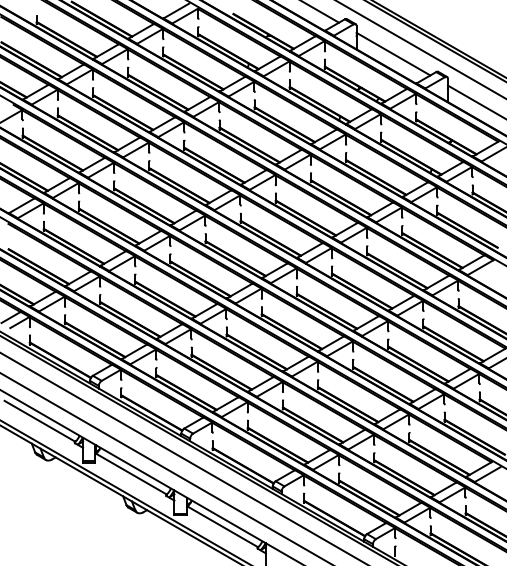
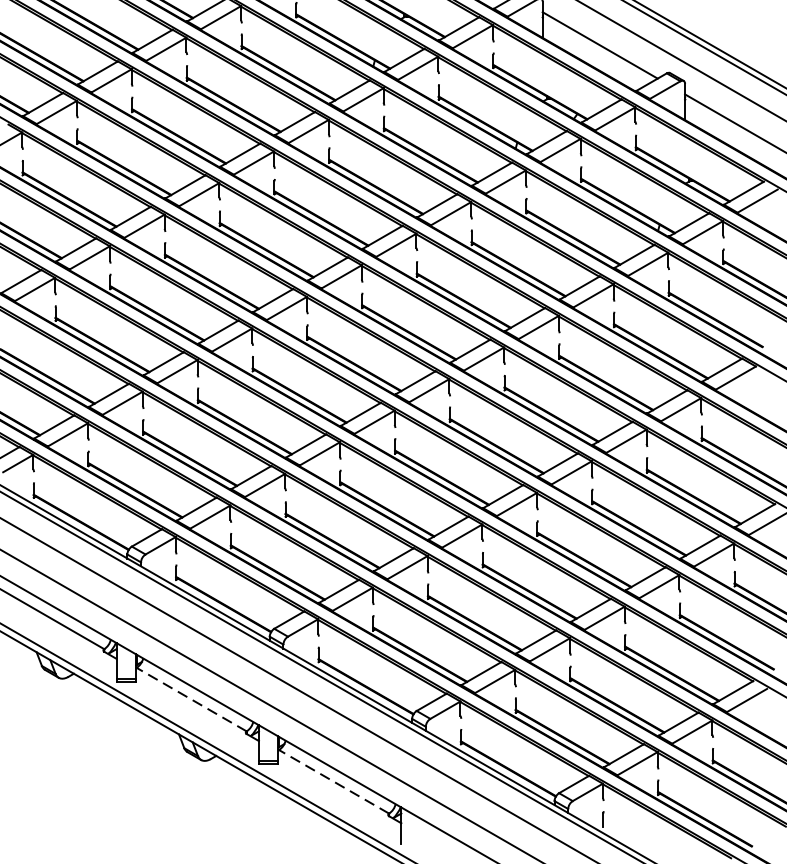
line: (131, 474) -> (192, 700), solid -> dashed
line: (222, 526) -> (333, 781), solid -> dashed

